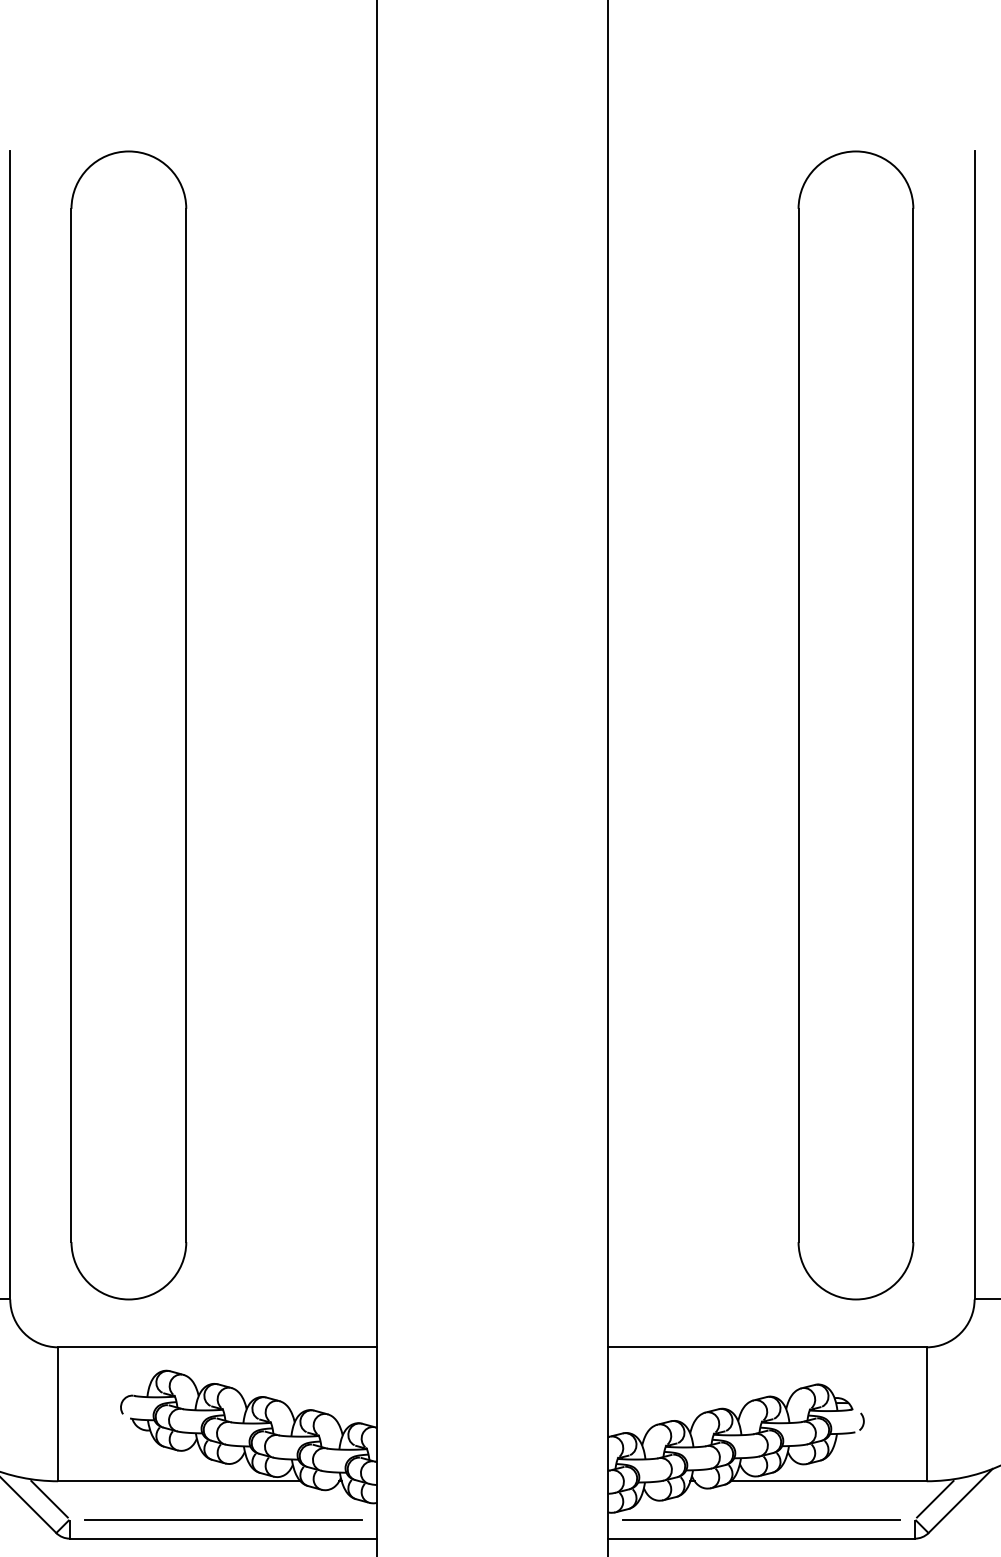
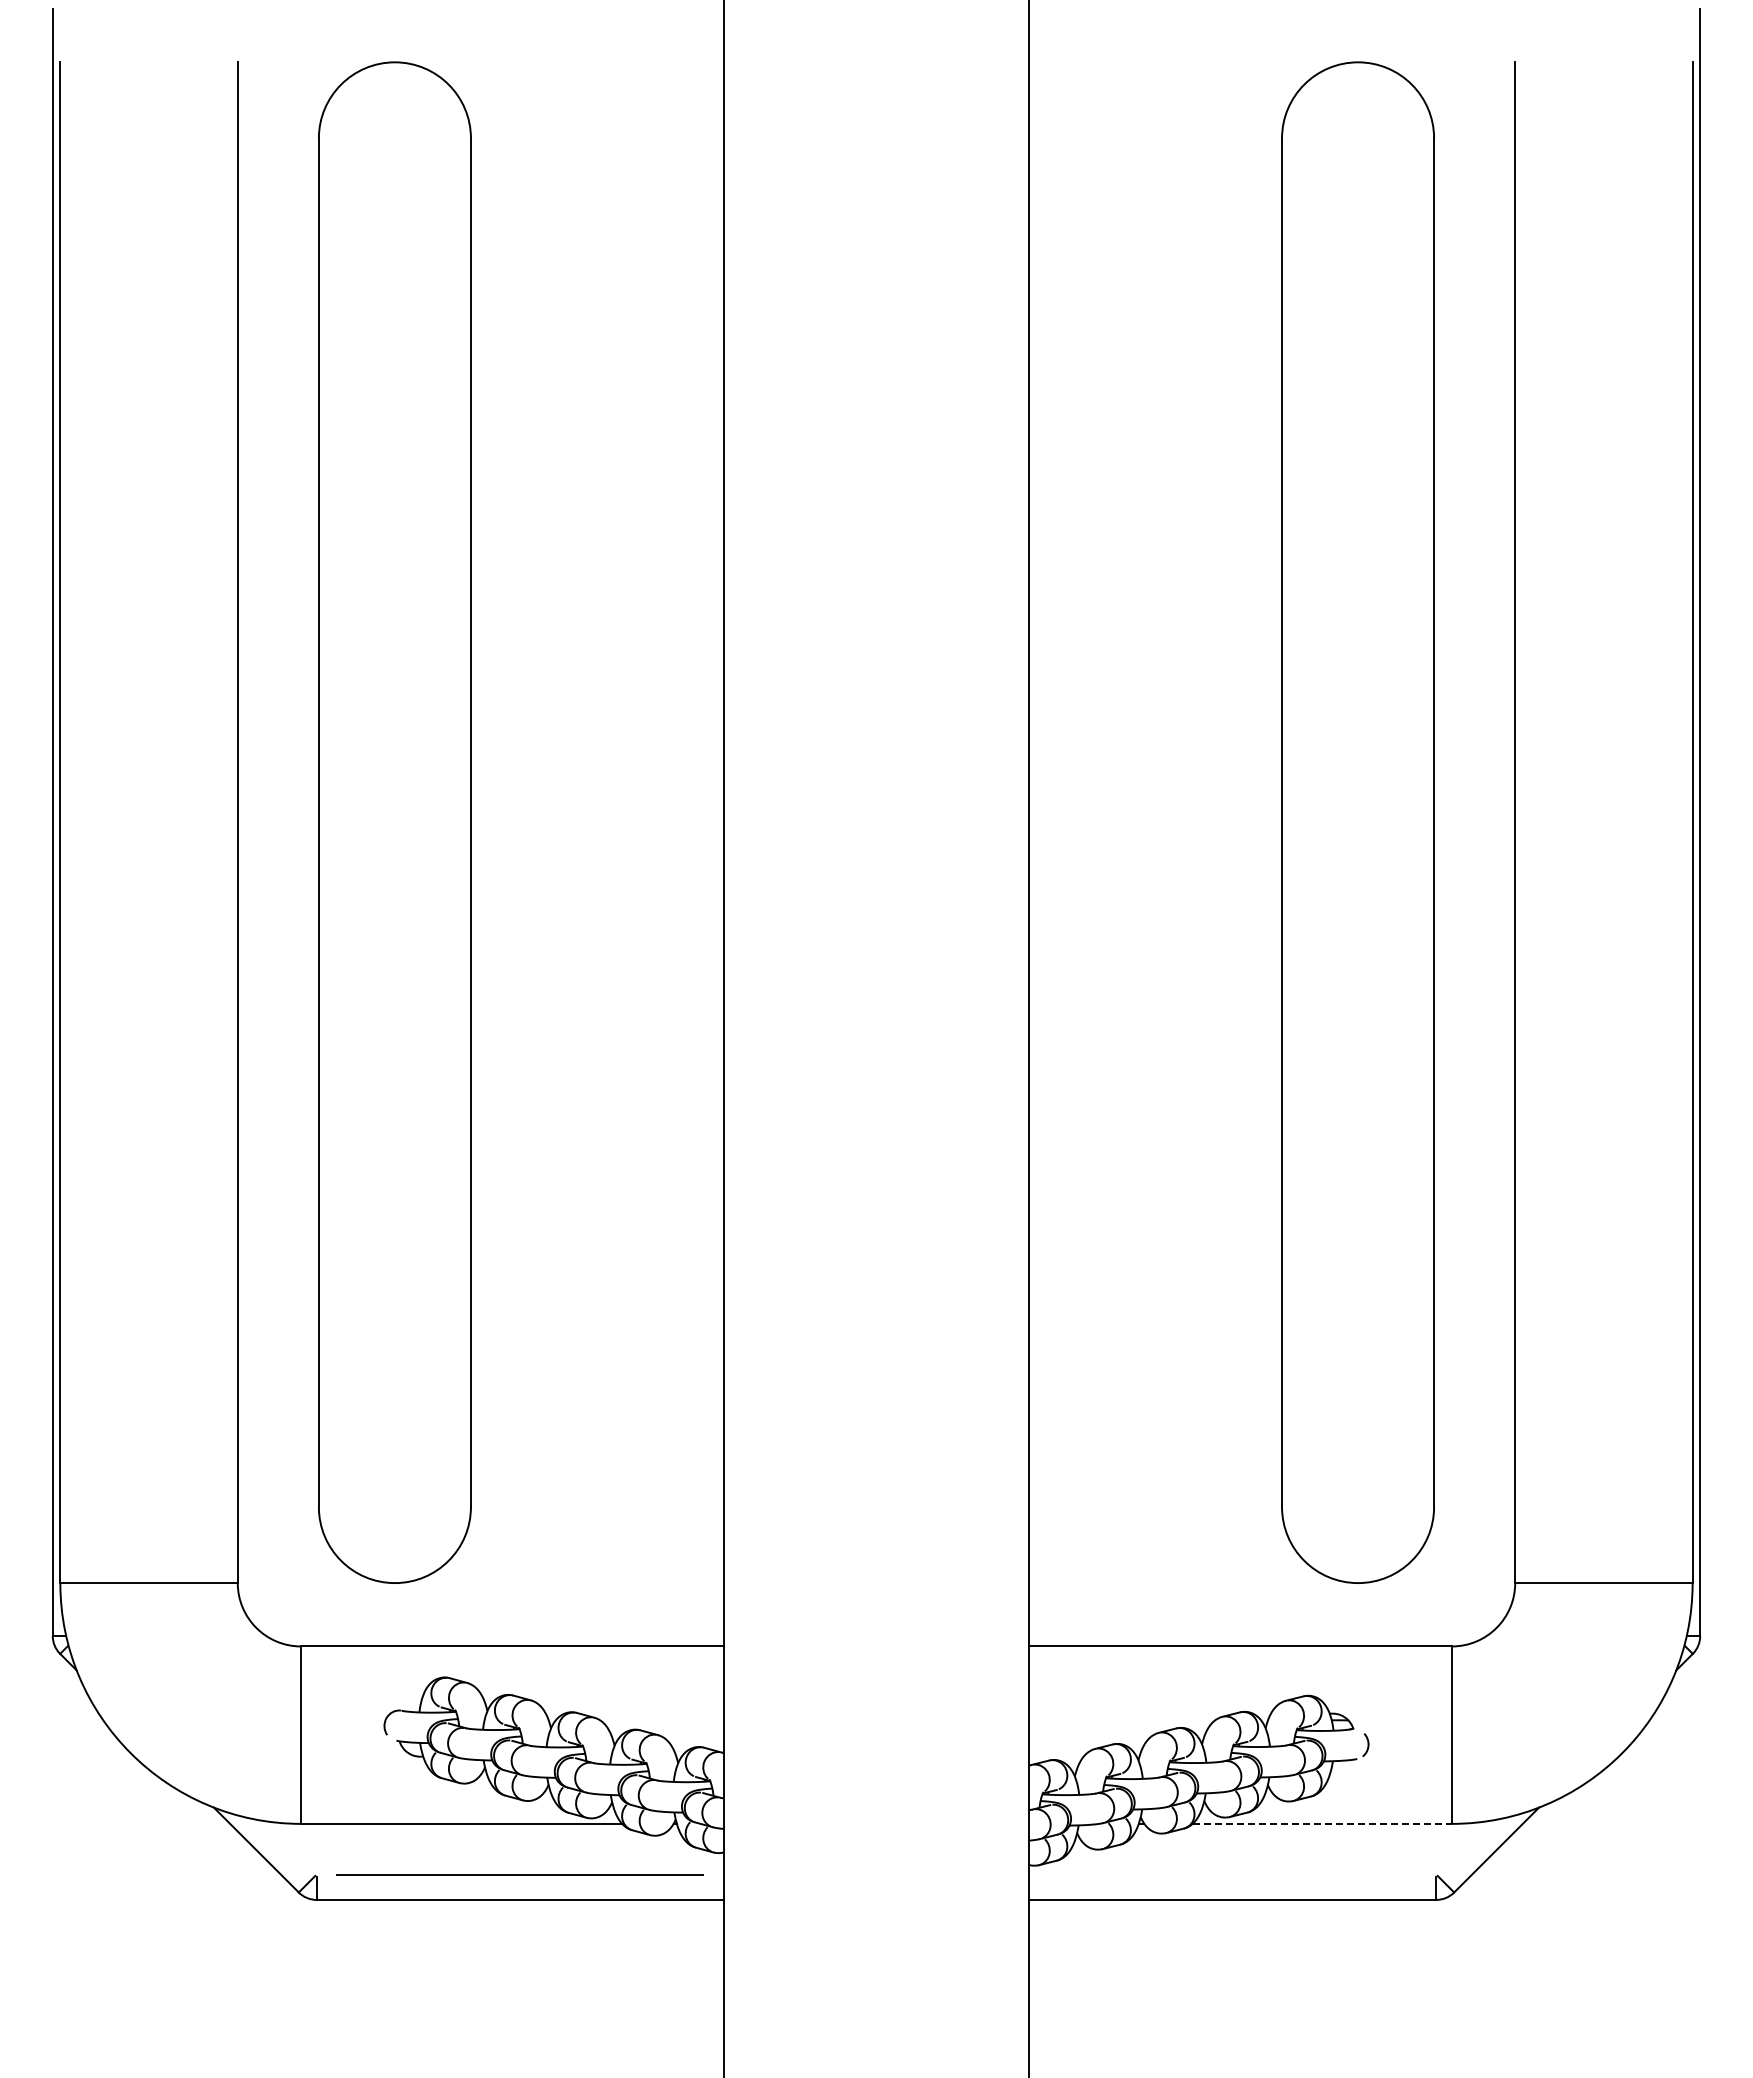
line: (829, 1480) -> (1322, 1823), solid -> dashed
line: (49, 1499) -> (289, 1847), removed
line: (934, 1499) -> (1462, 1847), removed
line: (761, 1519) -> (1232, 1874), removed

